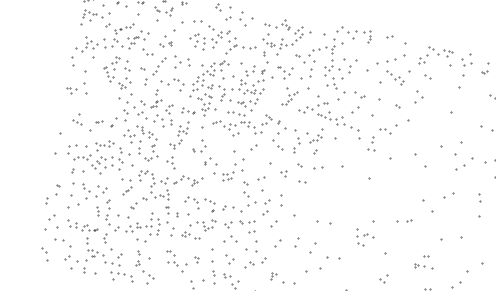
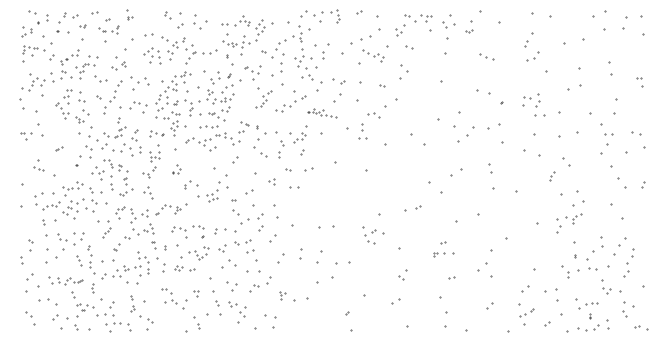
part: (338, 119) -> (321, 112), size x0.6
part: (99, 121) -> (59, 148), moved
part: (199, 146) -> (176, 169), size x0.6

